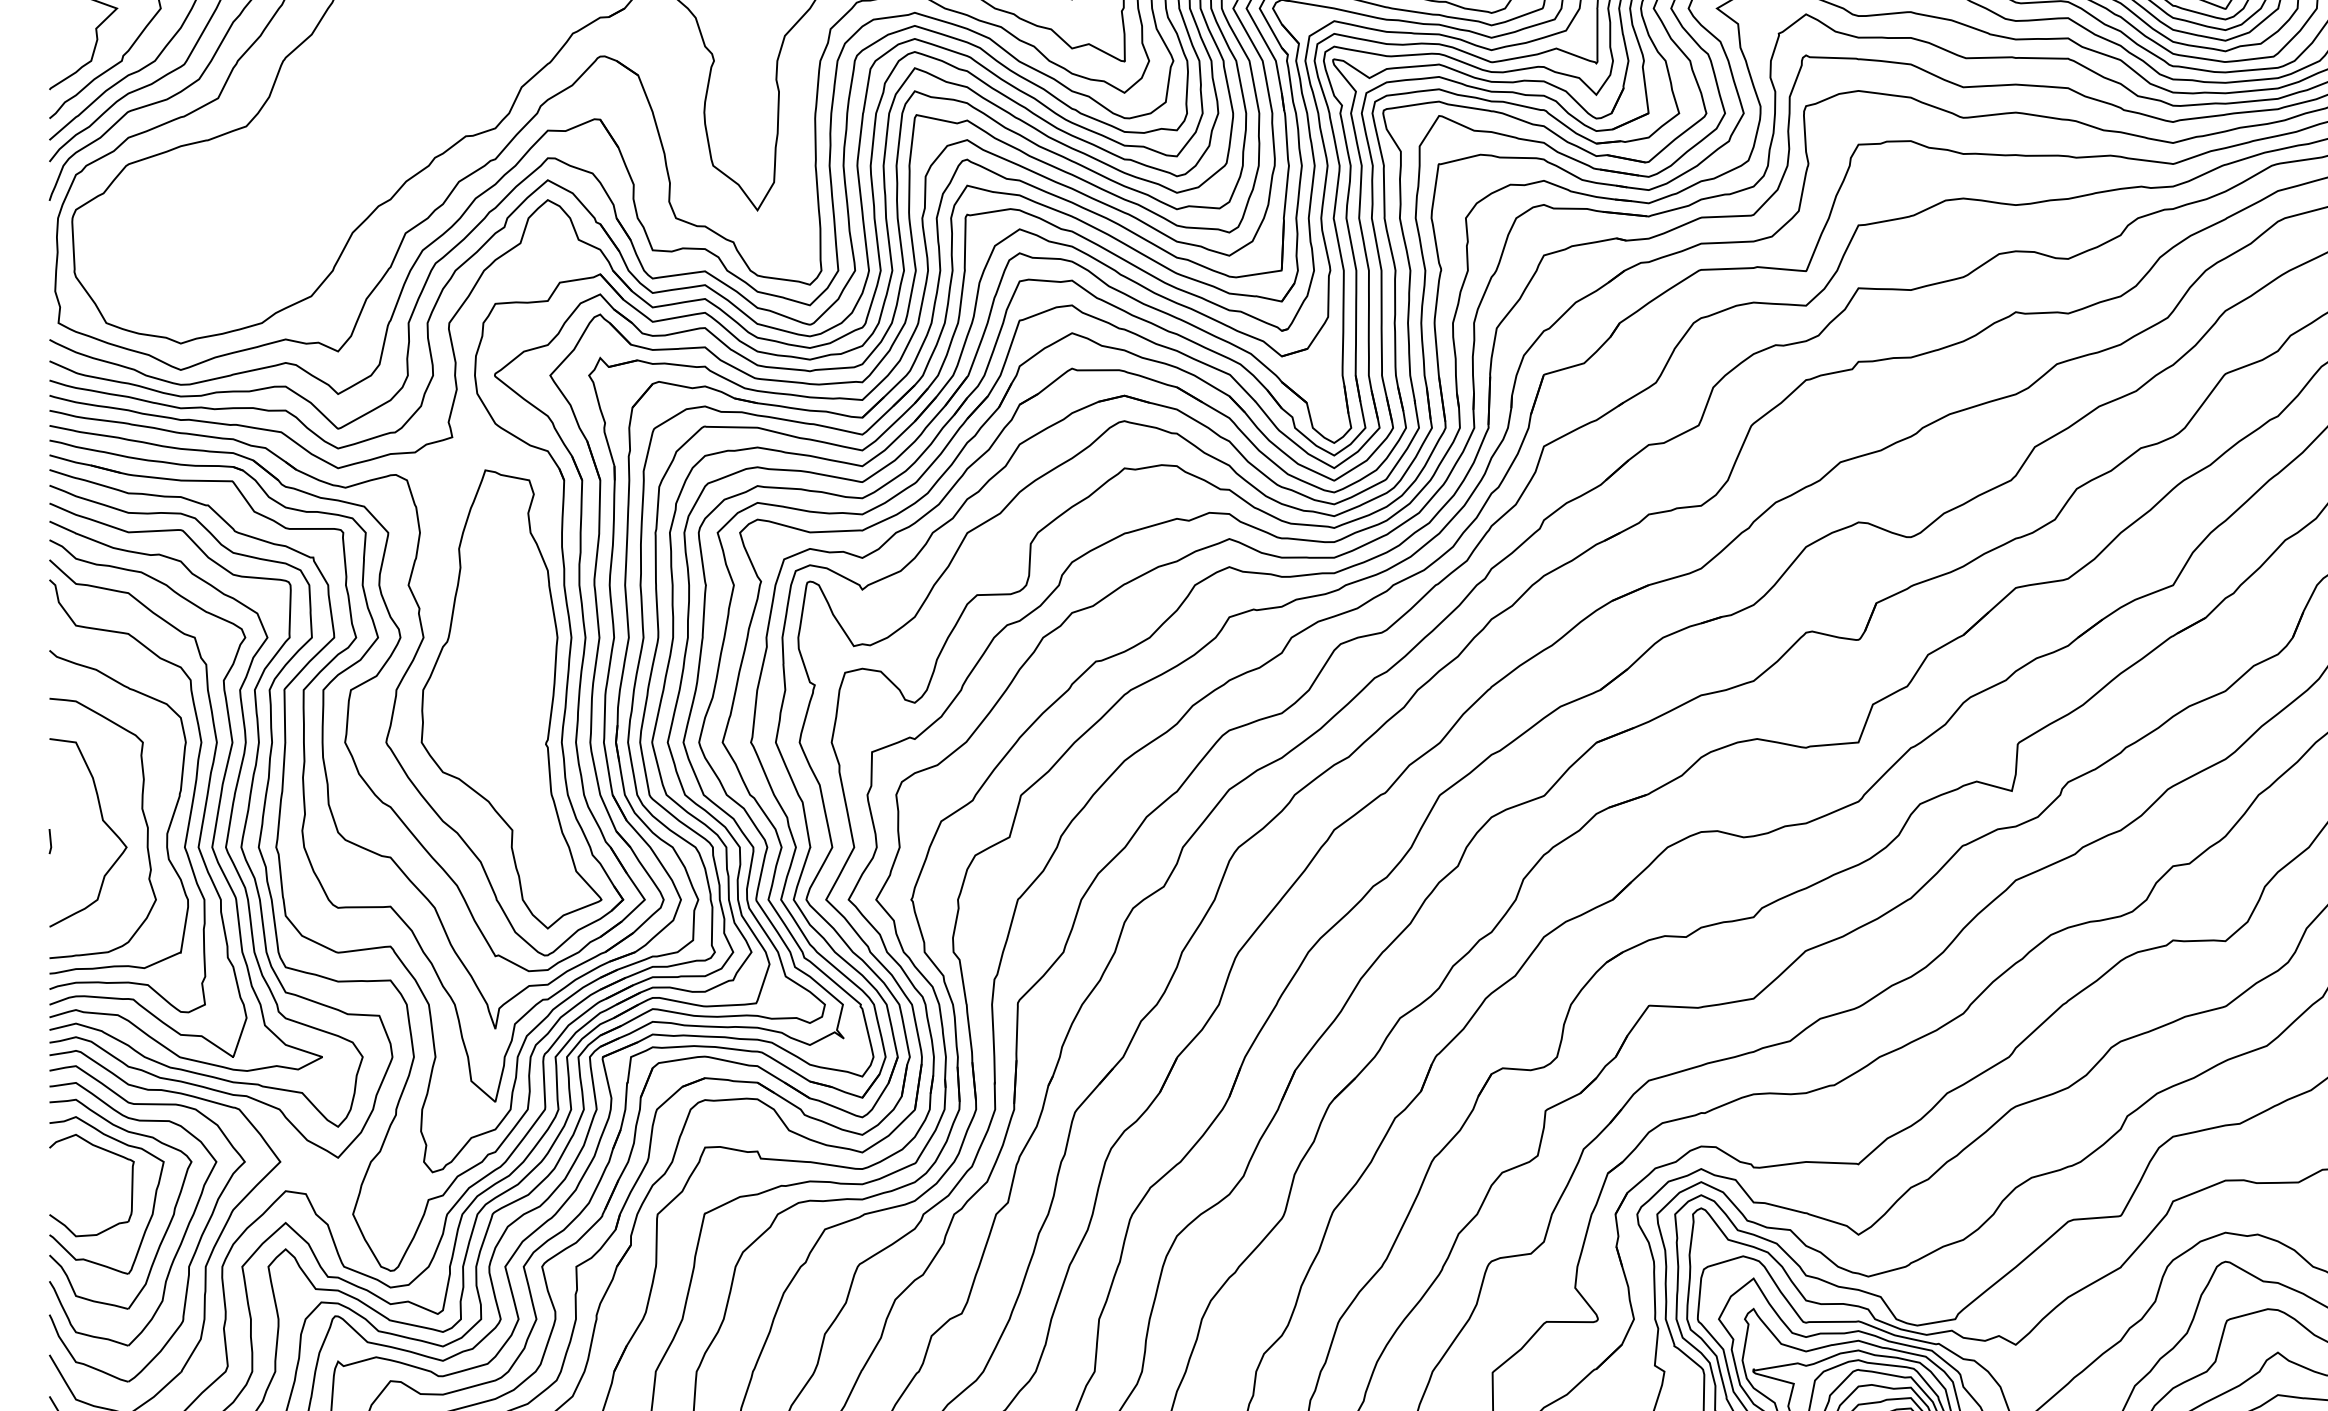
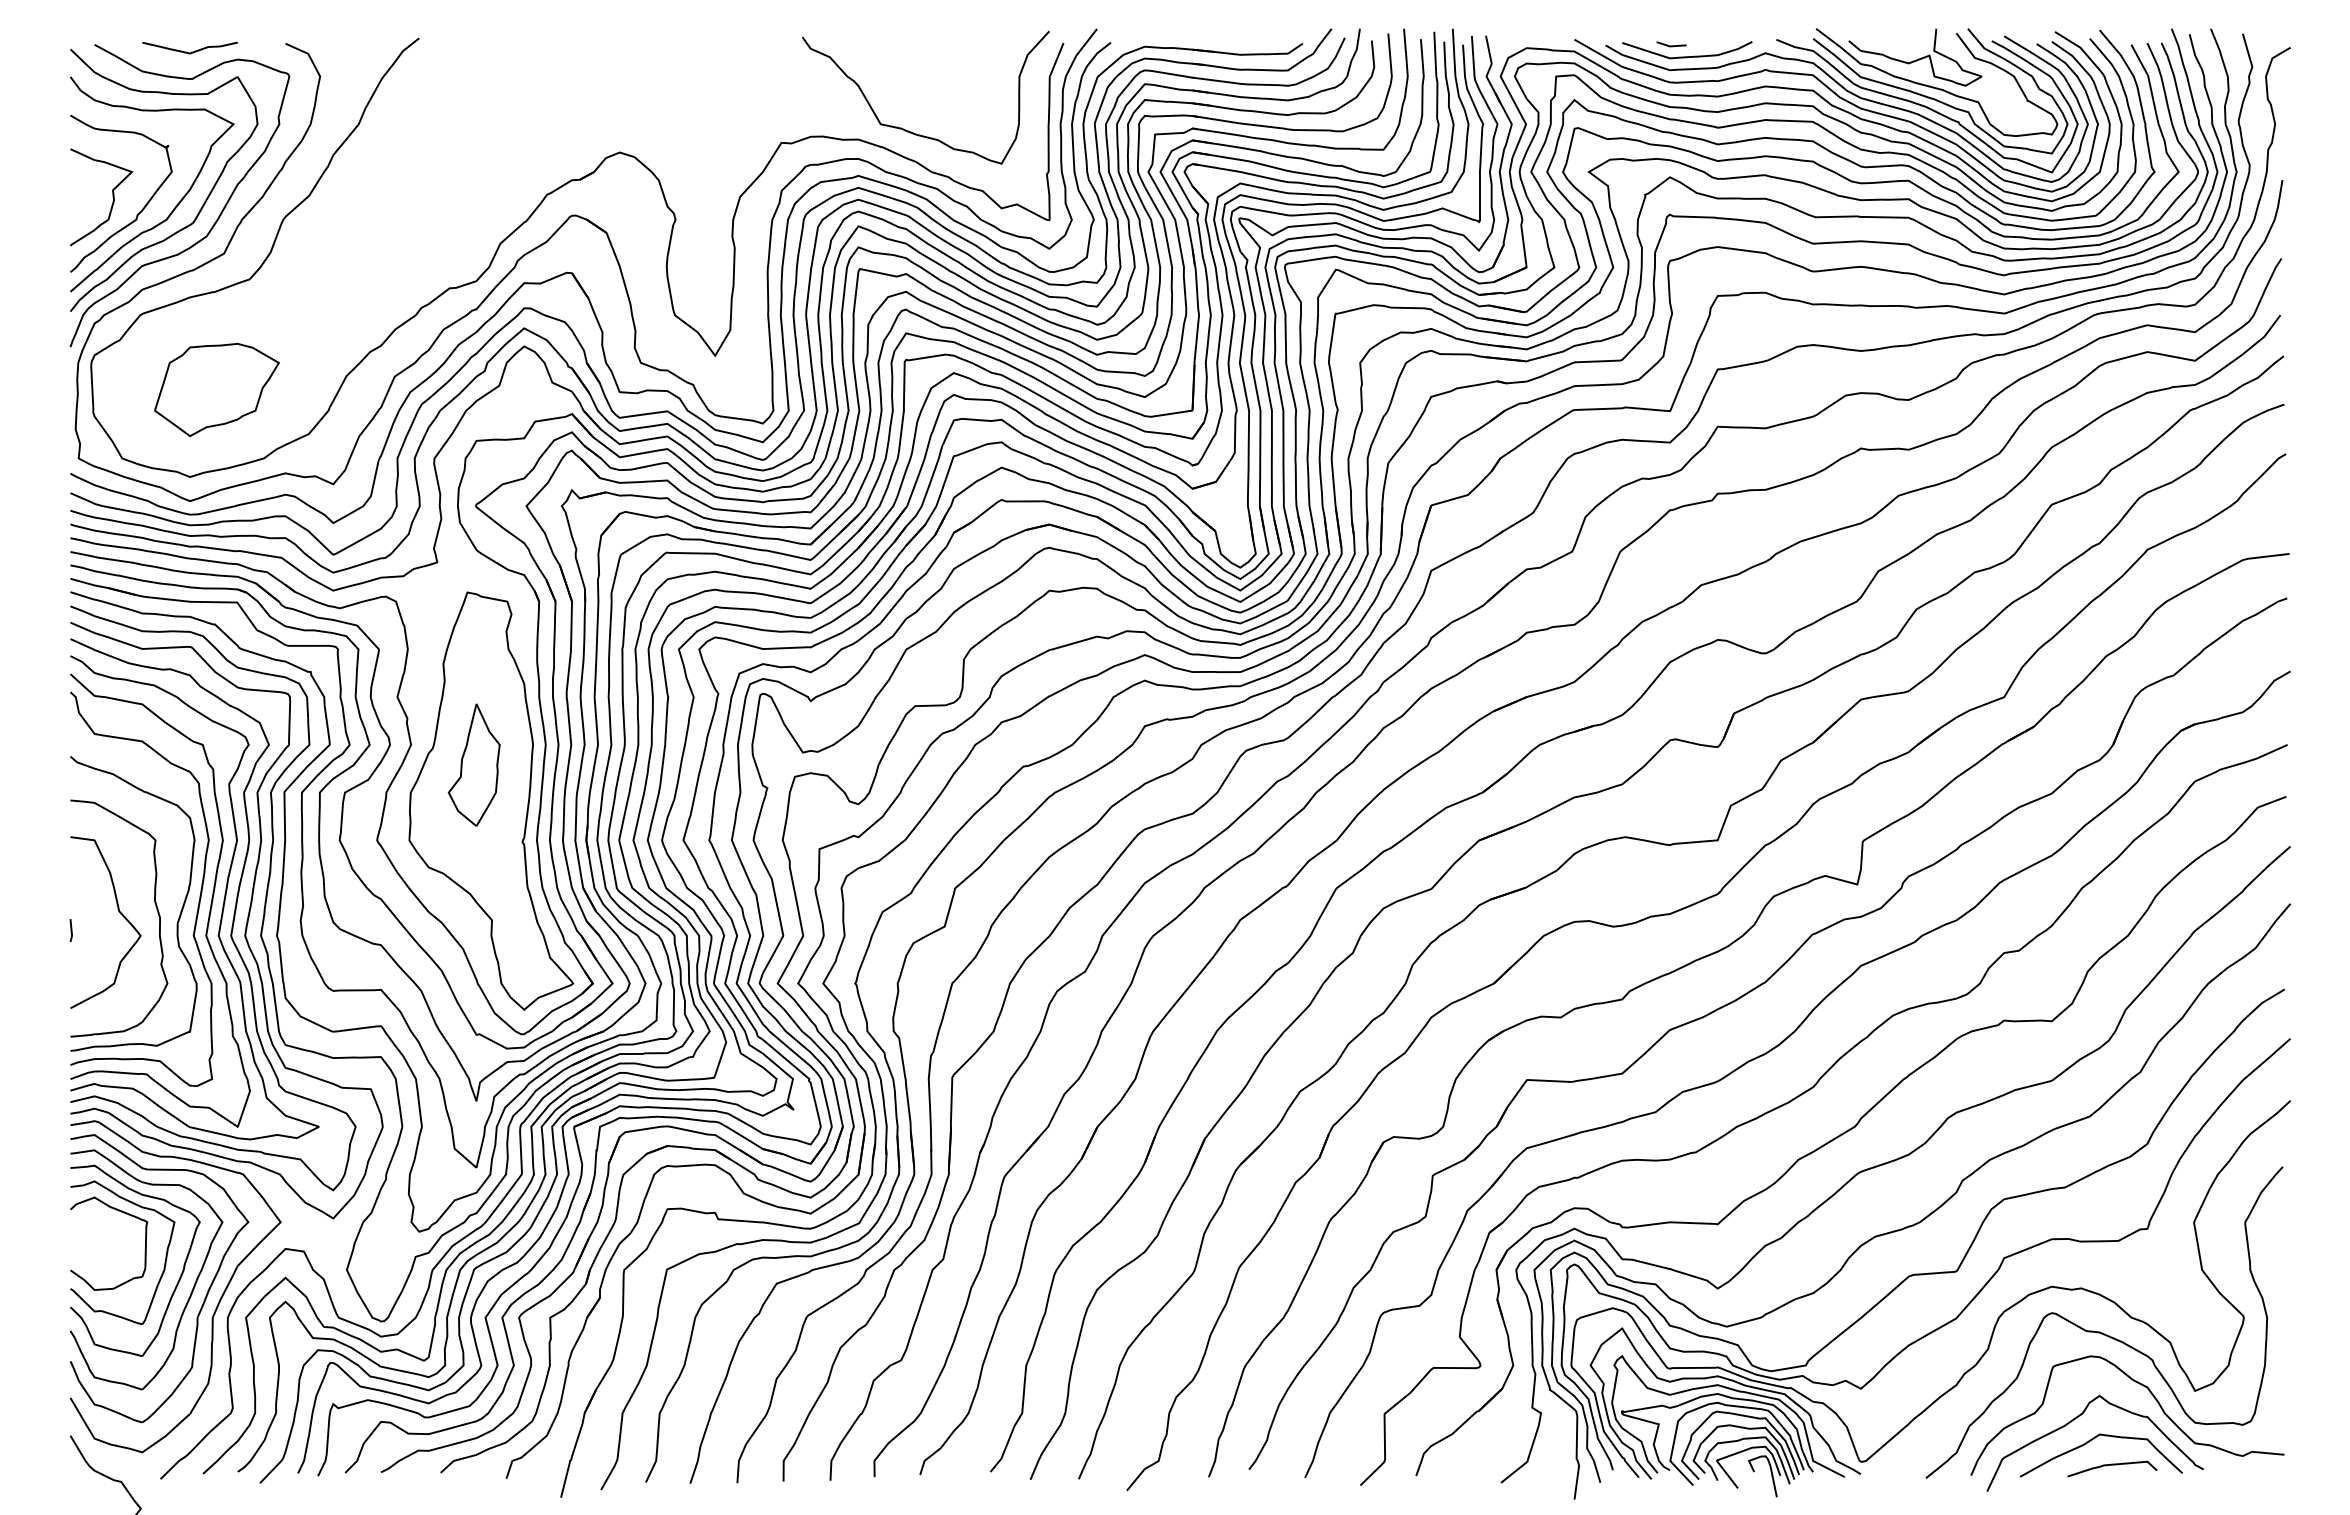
part: (209, 247) -> (216, 389), added
part: (492, 659) -> (473, 764), added

